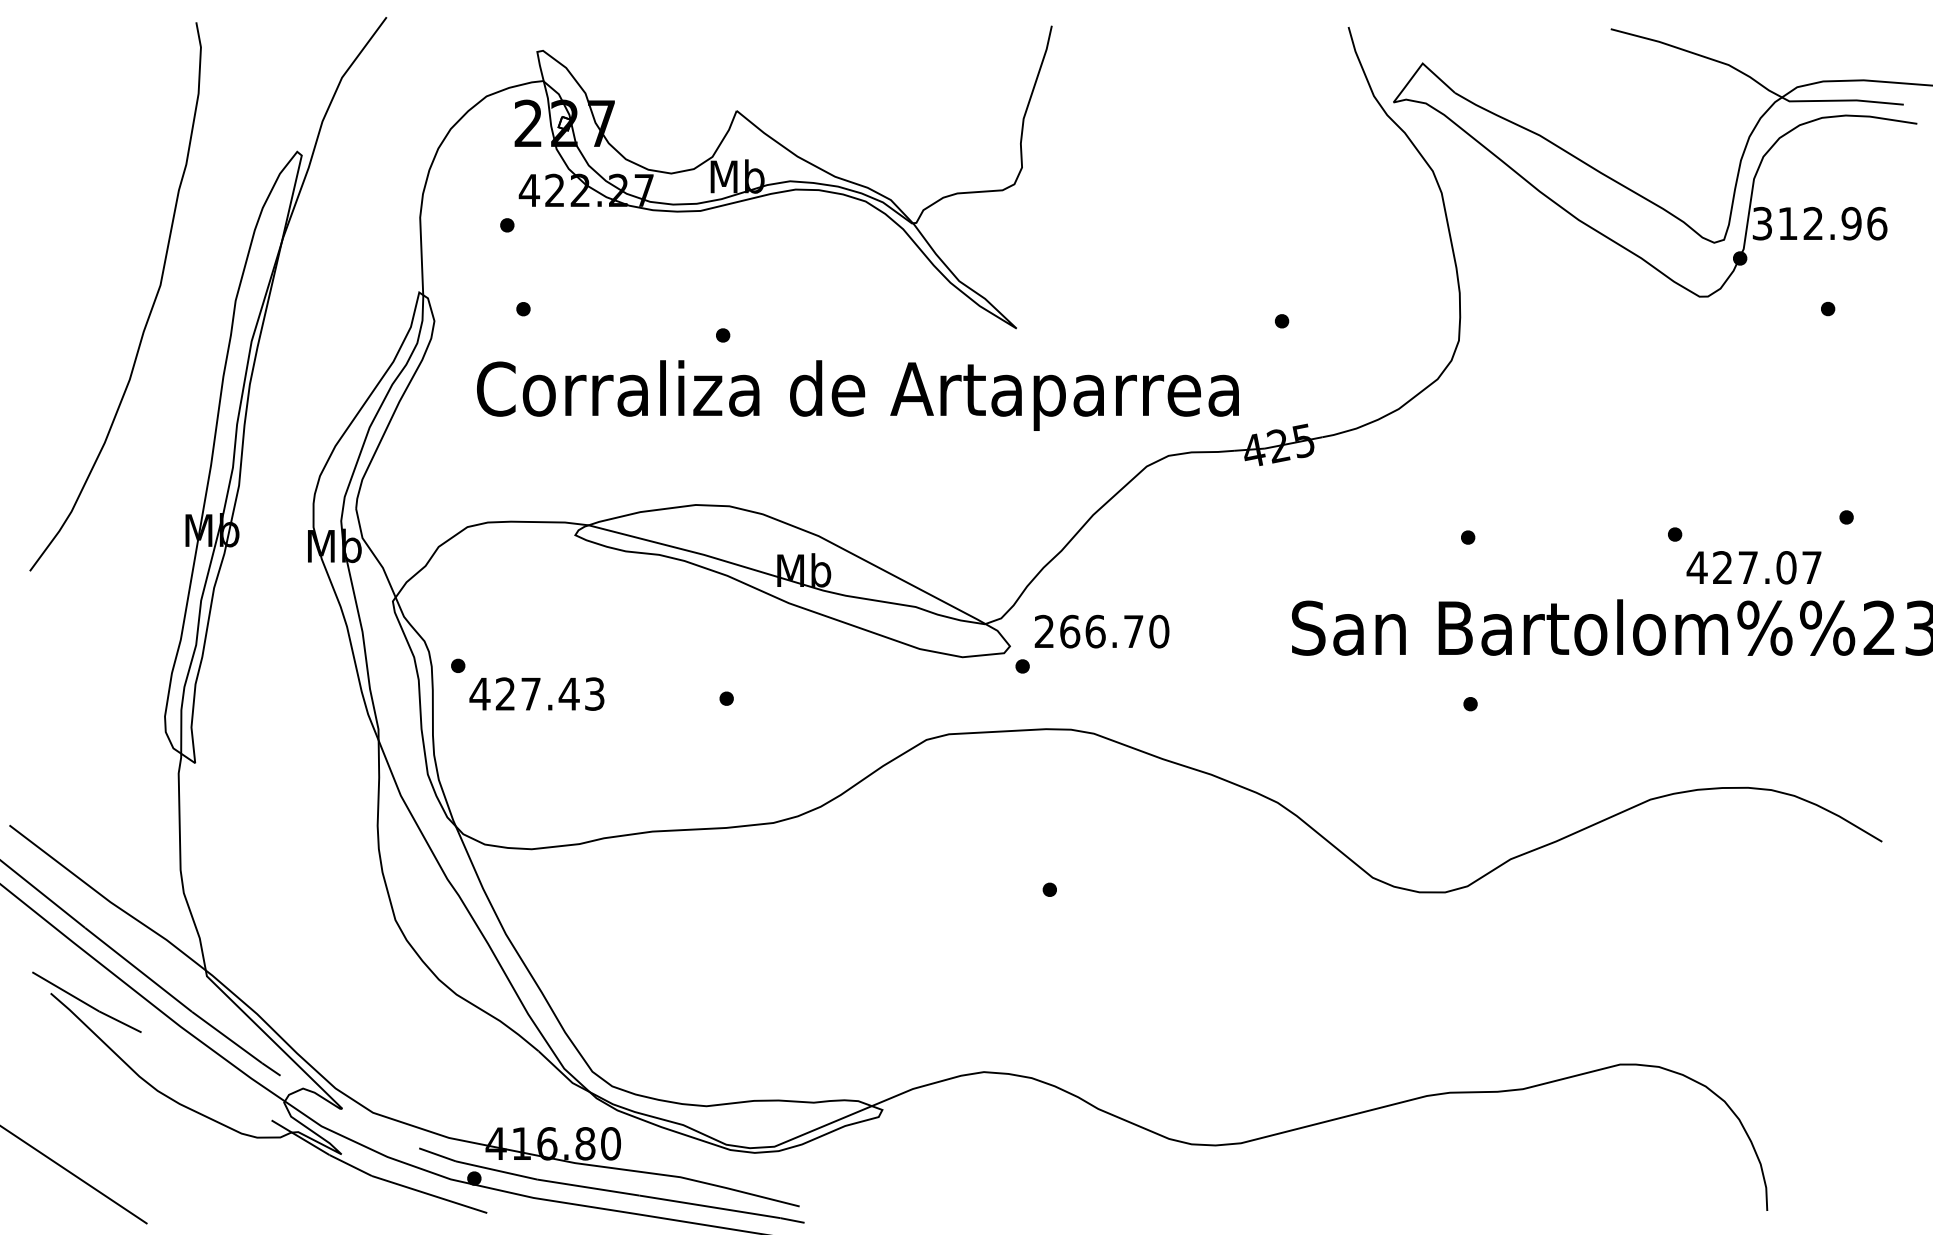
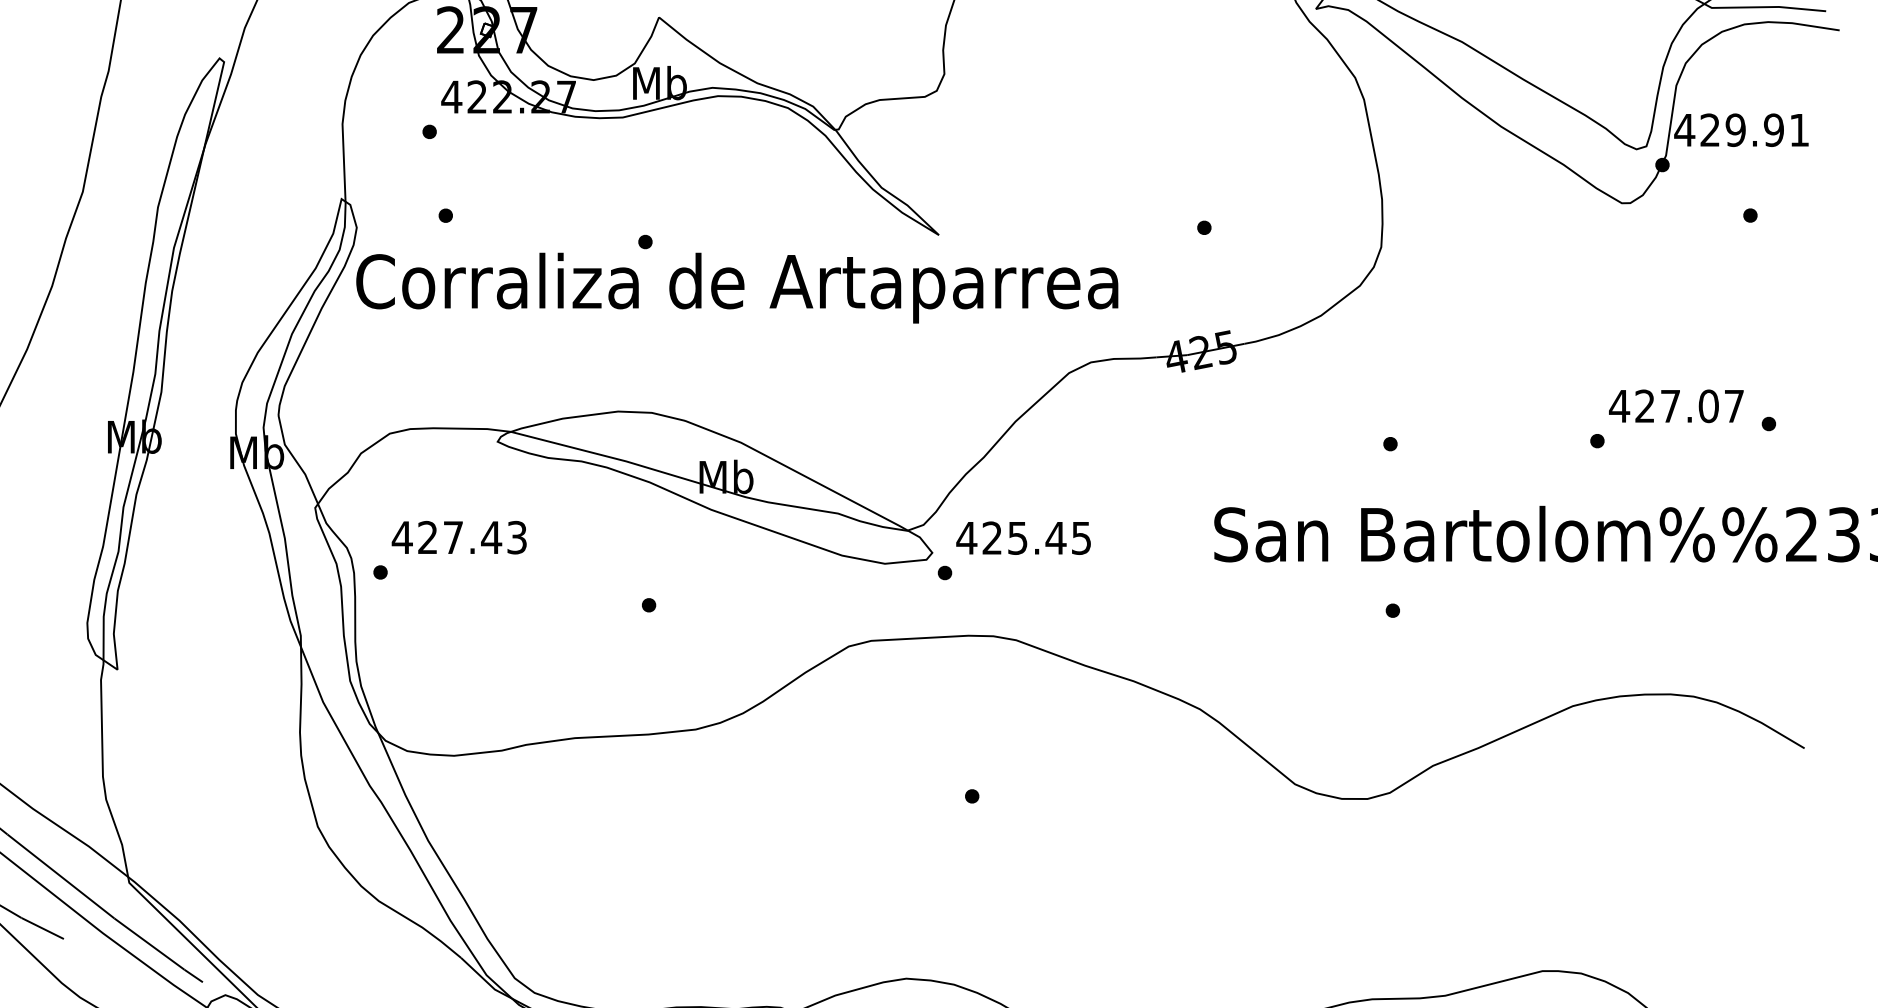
text: (1819, 223) -> (1741, 130), 312.96 -> 429.91
text: (857, 395) -> (736, 288), moved
text: (1753, 567) -> (1675, 406), moved
text: (1101, 631) -> (1023, 538), 266.70 -> 425.45
text: (536, 693) -> (458, 537), moved

